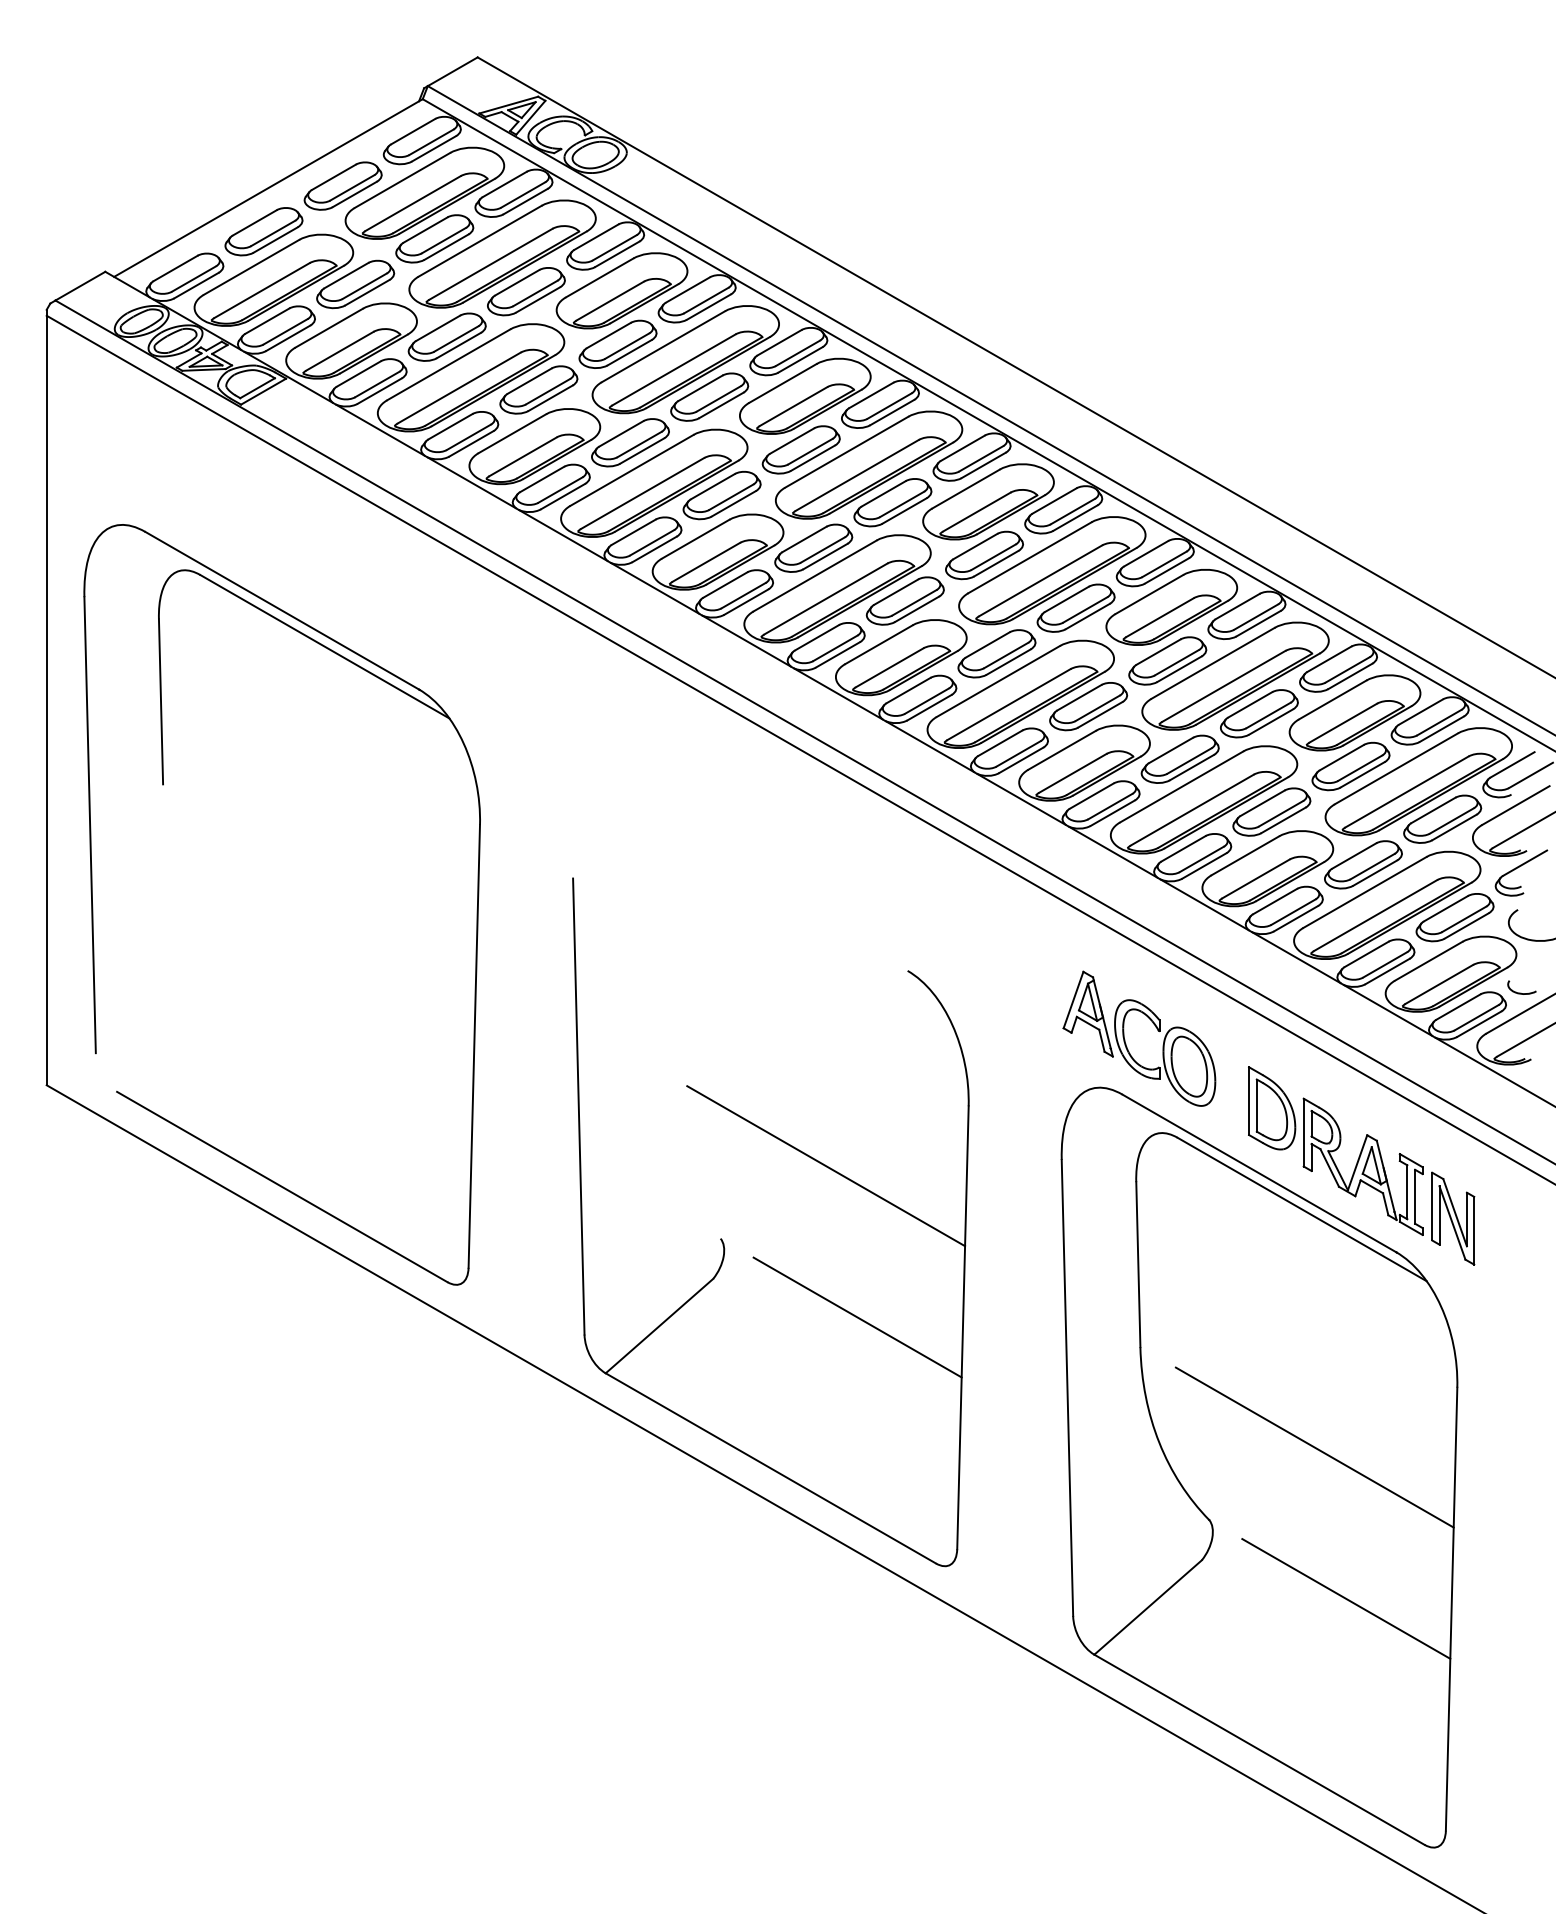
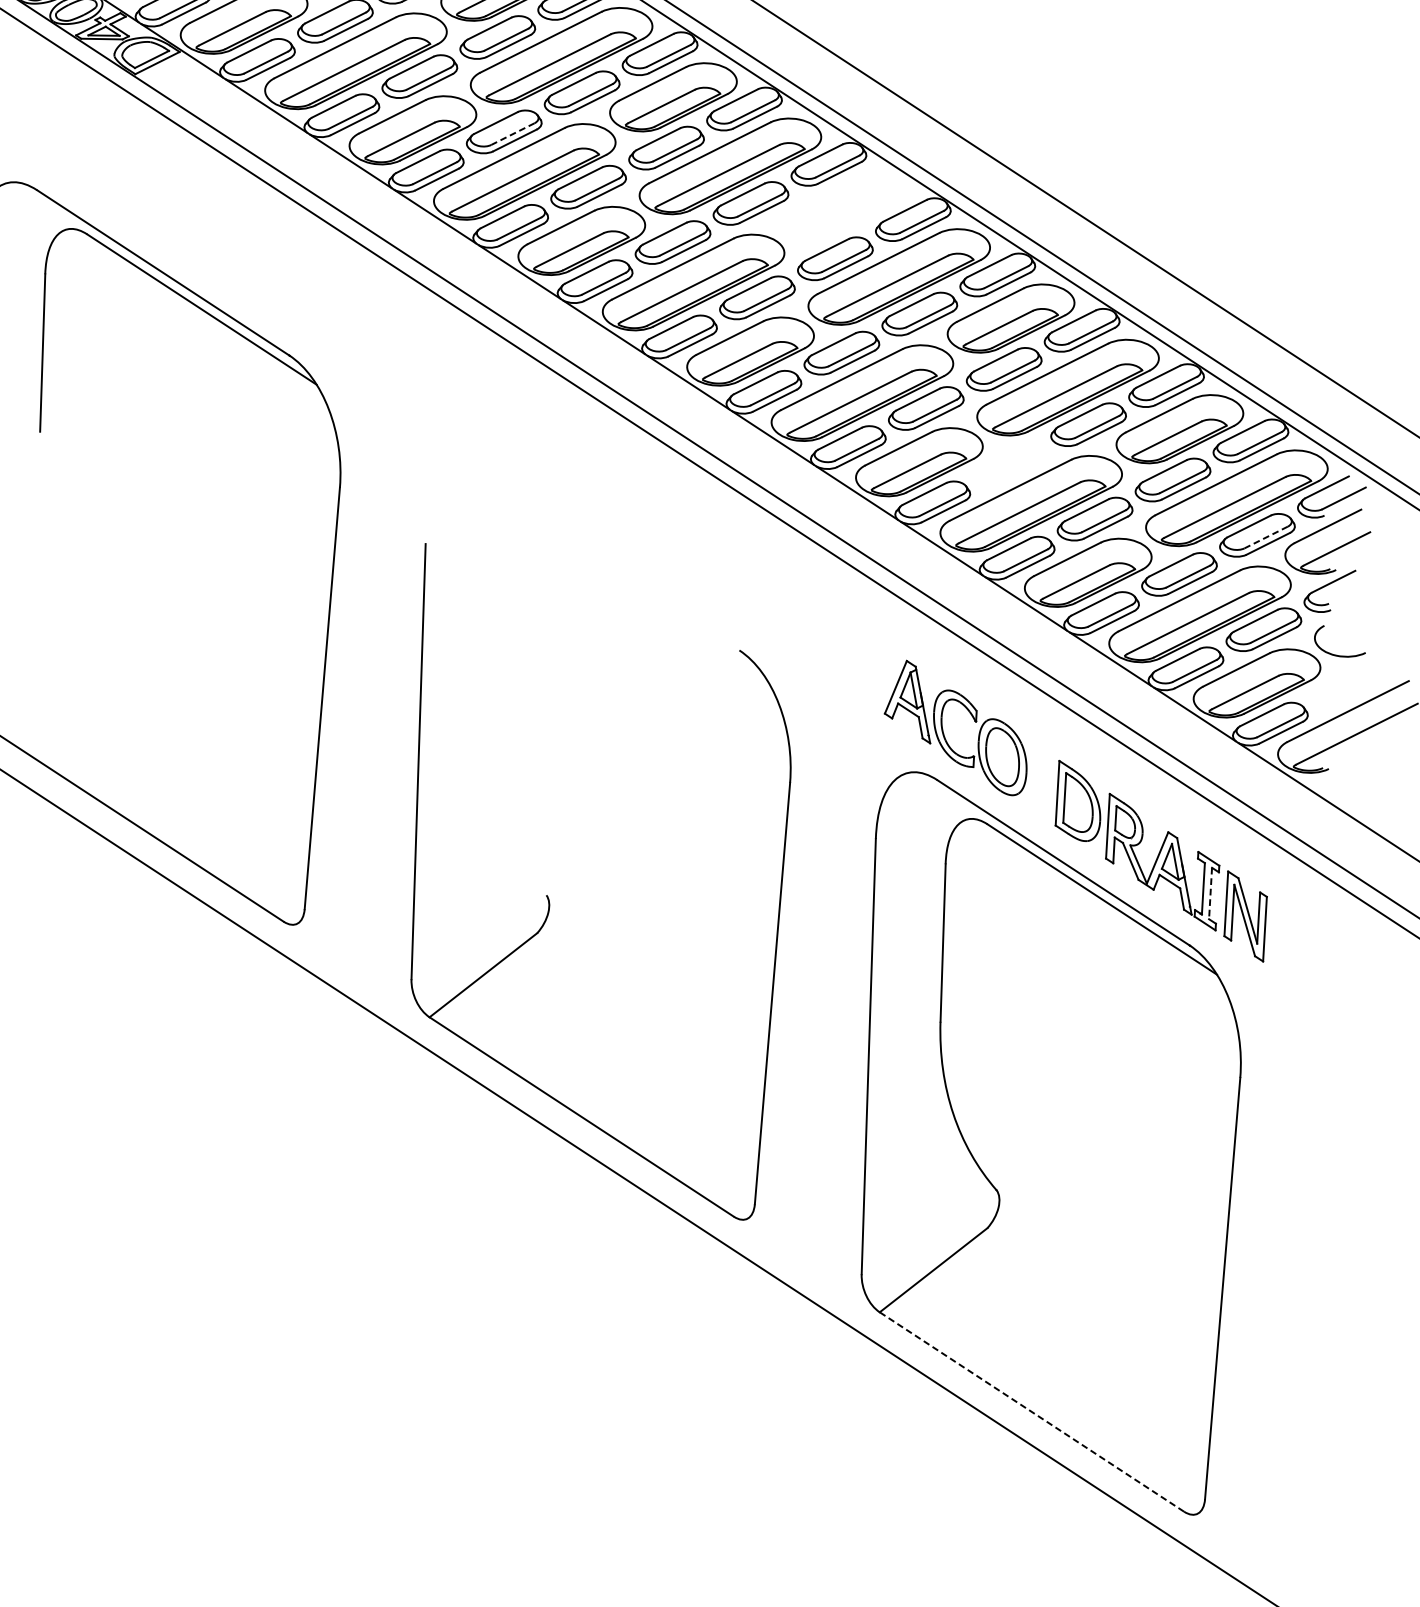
line: (639, 444) -> (512, 134), solid -> dashed
part: (988, 501) -> (842, 207), removed
part: (1179, 758) -> (1010, 462), removed
line: (1451, 821) -> (1265, 537), solid -> dashed
curve: (1521, 992) -> (1323, 704), removed
line: (826, 1166) -> (651, 832), removed
line: (1415, 1196) -> (1210, 893), solid -> dashed
line: (857, 1317) -> (672, 977), removed
line: (1314, 1447) -> (1100, 1126), removed
line: (1346, 1598) -> (1123, 1272), removed
line: (1259, 1749) -> (1031, 1411), solid -> dashed

